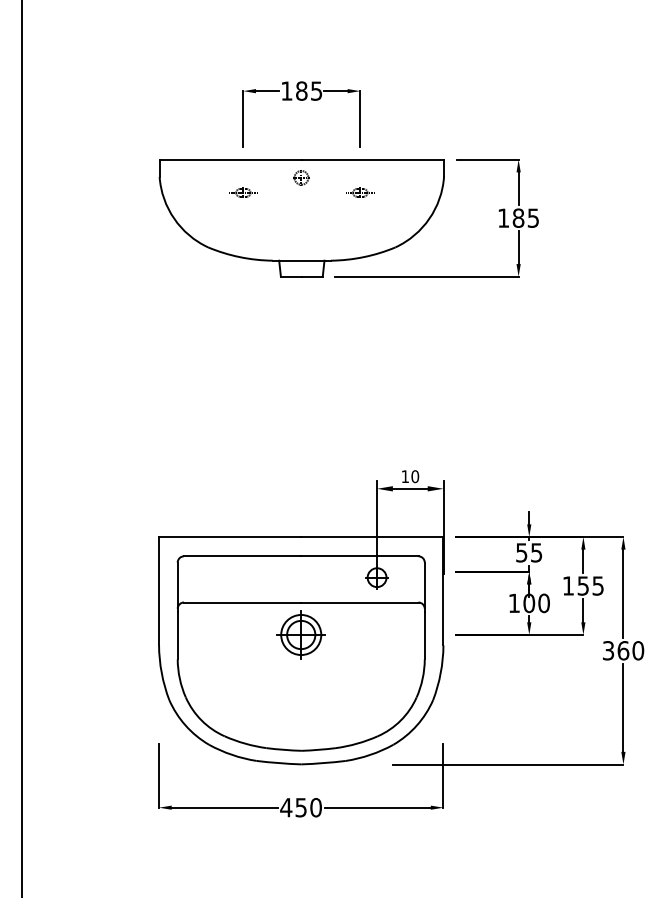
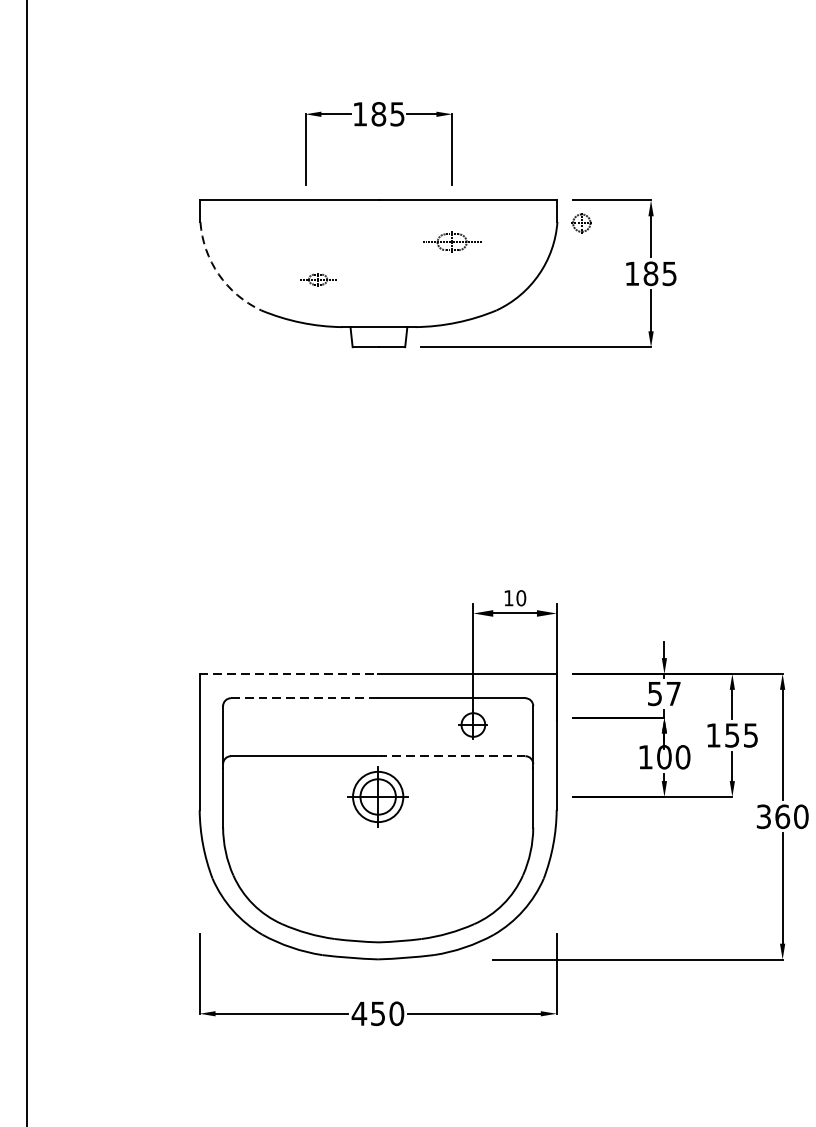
part: (301, 177) -> (581, 222), moved
part: (243, 192) -> (318, 279), moved
part: (360, 192) -> (452, 241), size x1.6
arc: (174, 218) -> (219, 274), solid -> dashed
line: (230, 537) -> (289, 674), solid -> dashed
text: (536, 552) -> (673, 693), 55 -> 57
line: (242, 556) -> (304, 698), solid -> dashed
line: (359, 602) -> (451, 756), solid -> dashed

